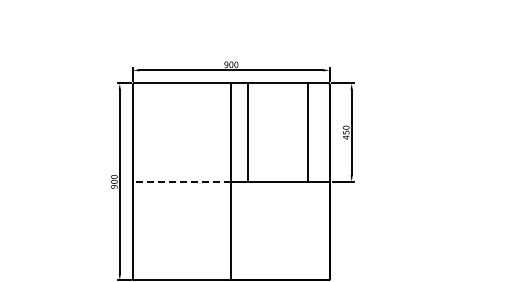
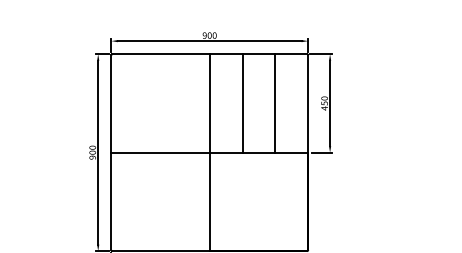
line: (248, 132) -> (242, 103), moved
line: (307, 132) -> (274, 103), moved
line: (181, 181) -> (159, 152), dashed -> solid

